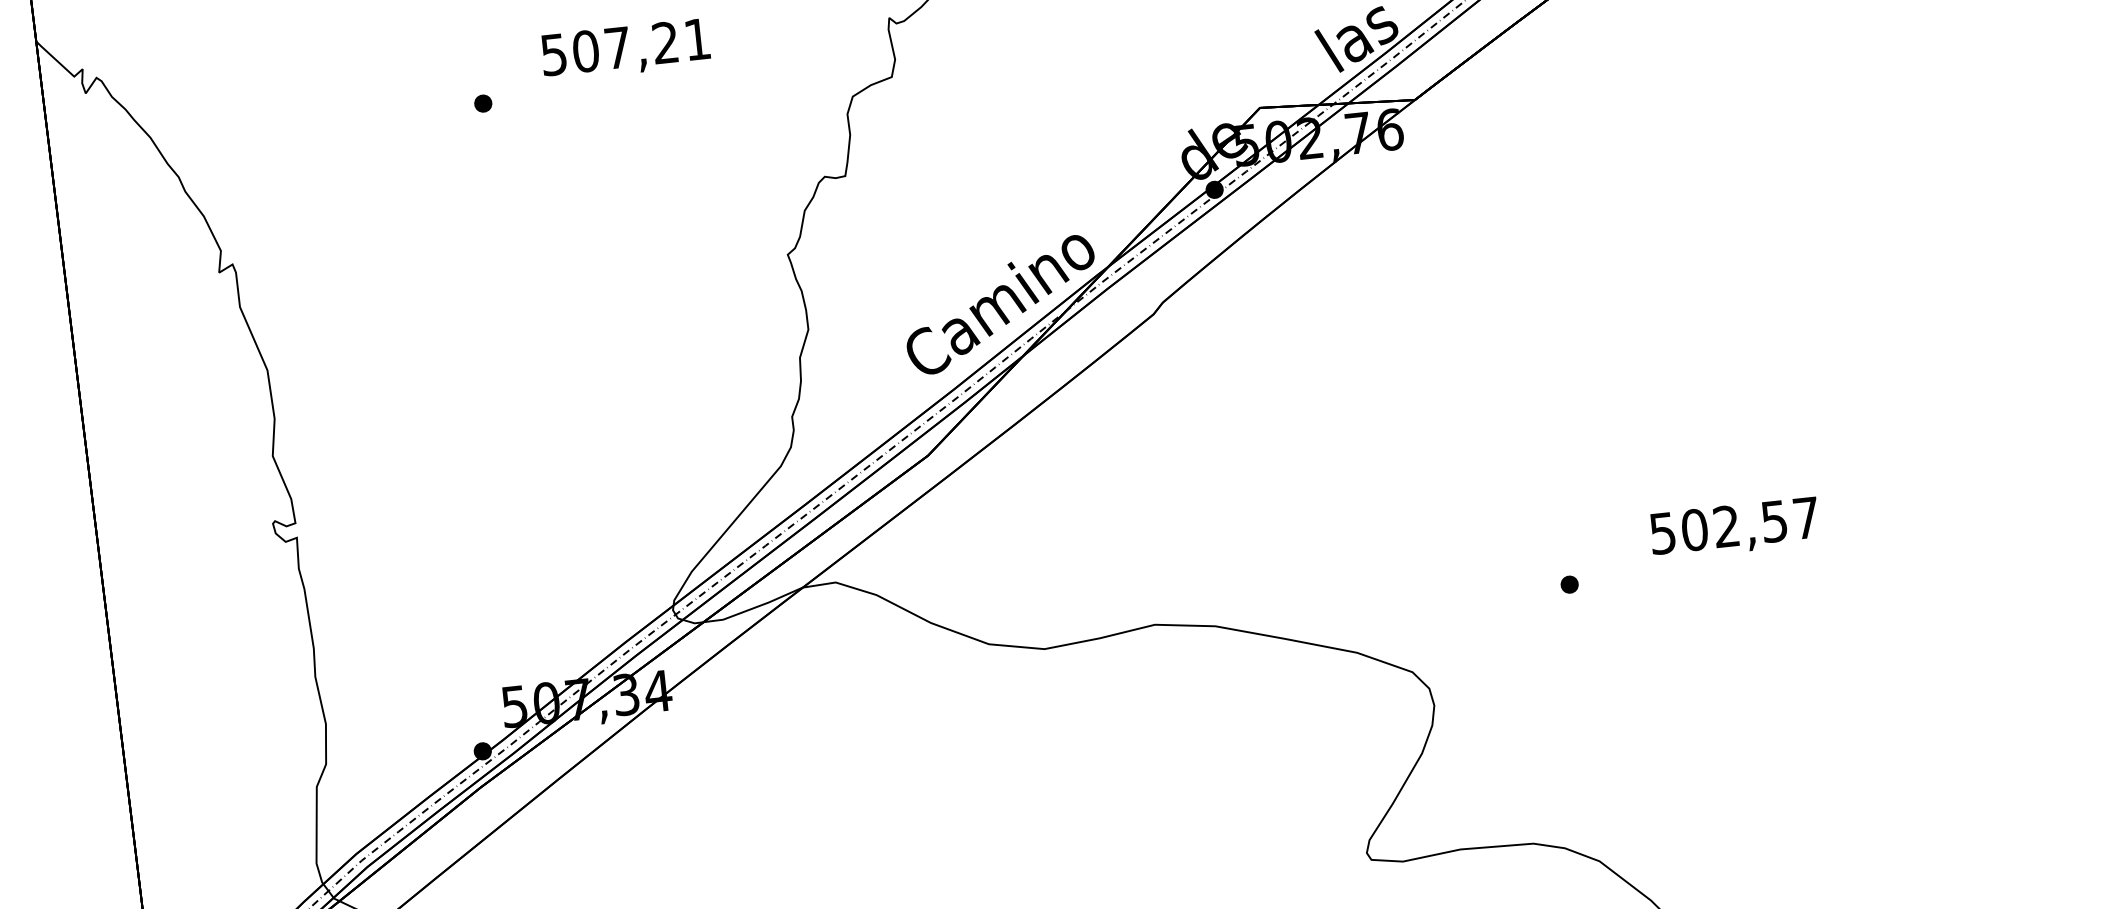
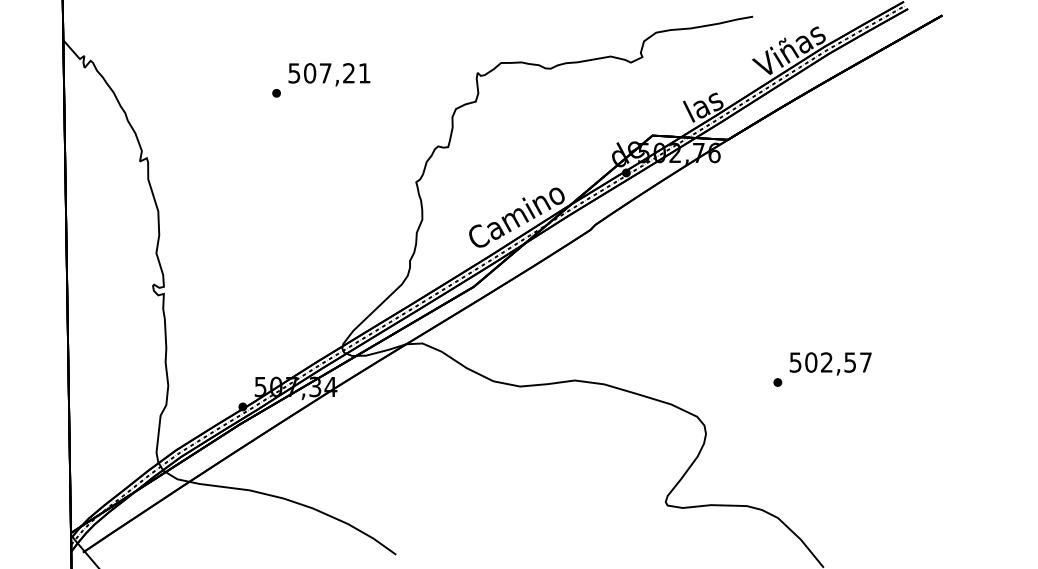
text: (625, 49) -> (329, 74), moved
text: (1734, 527) -> (830, 363), moved

